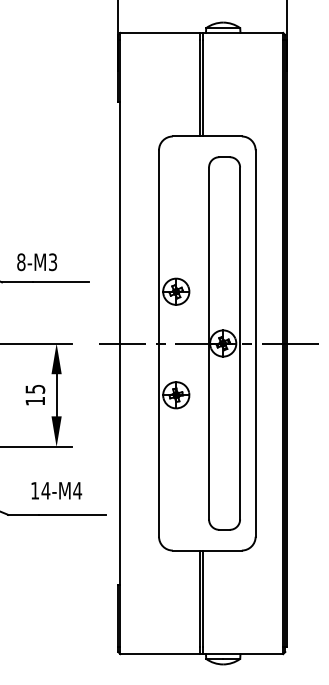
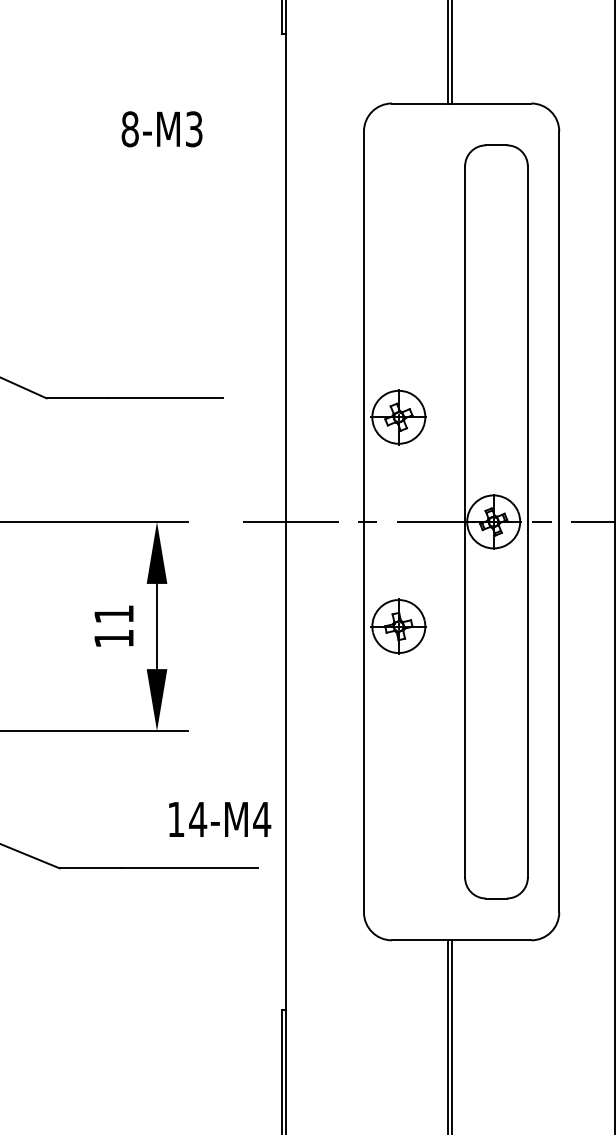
text: (36, 262) -> (160, 129), moved
text: (35, 389) -> (114, 614), 15 -> 11
text: (56, 490) -> (219, 818), moved

